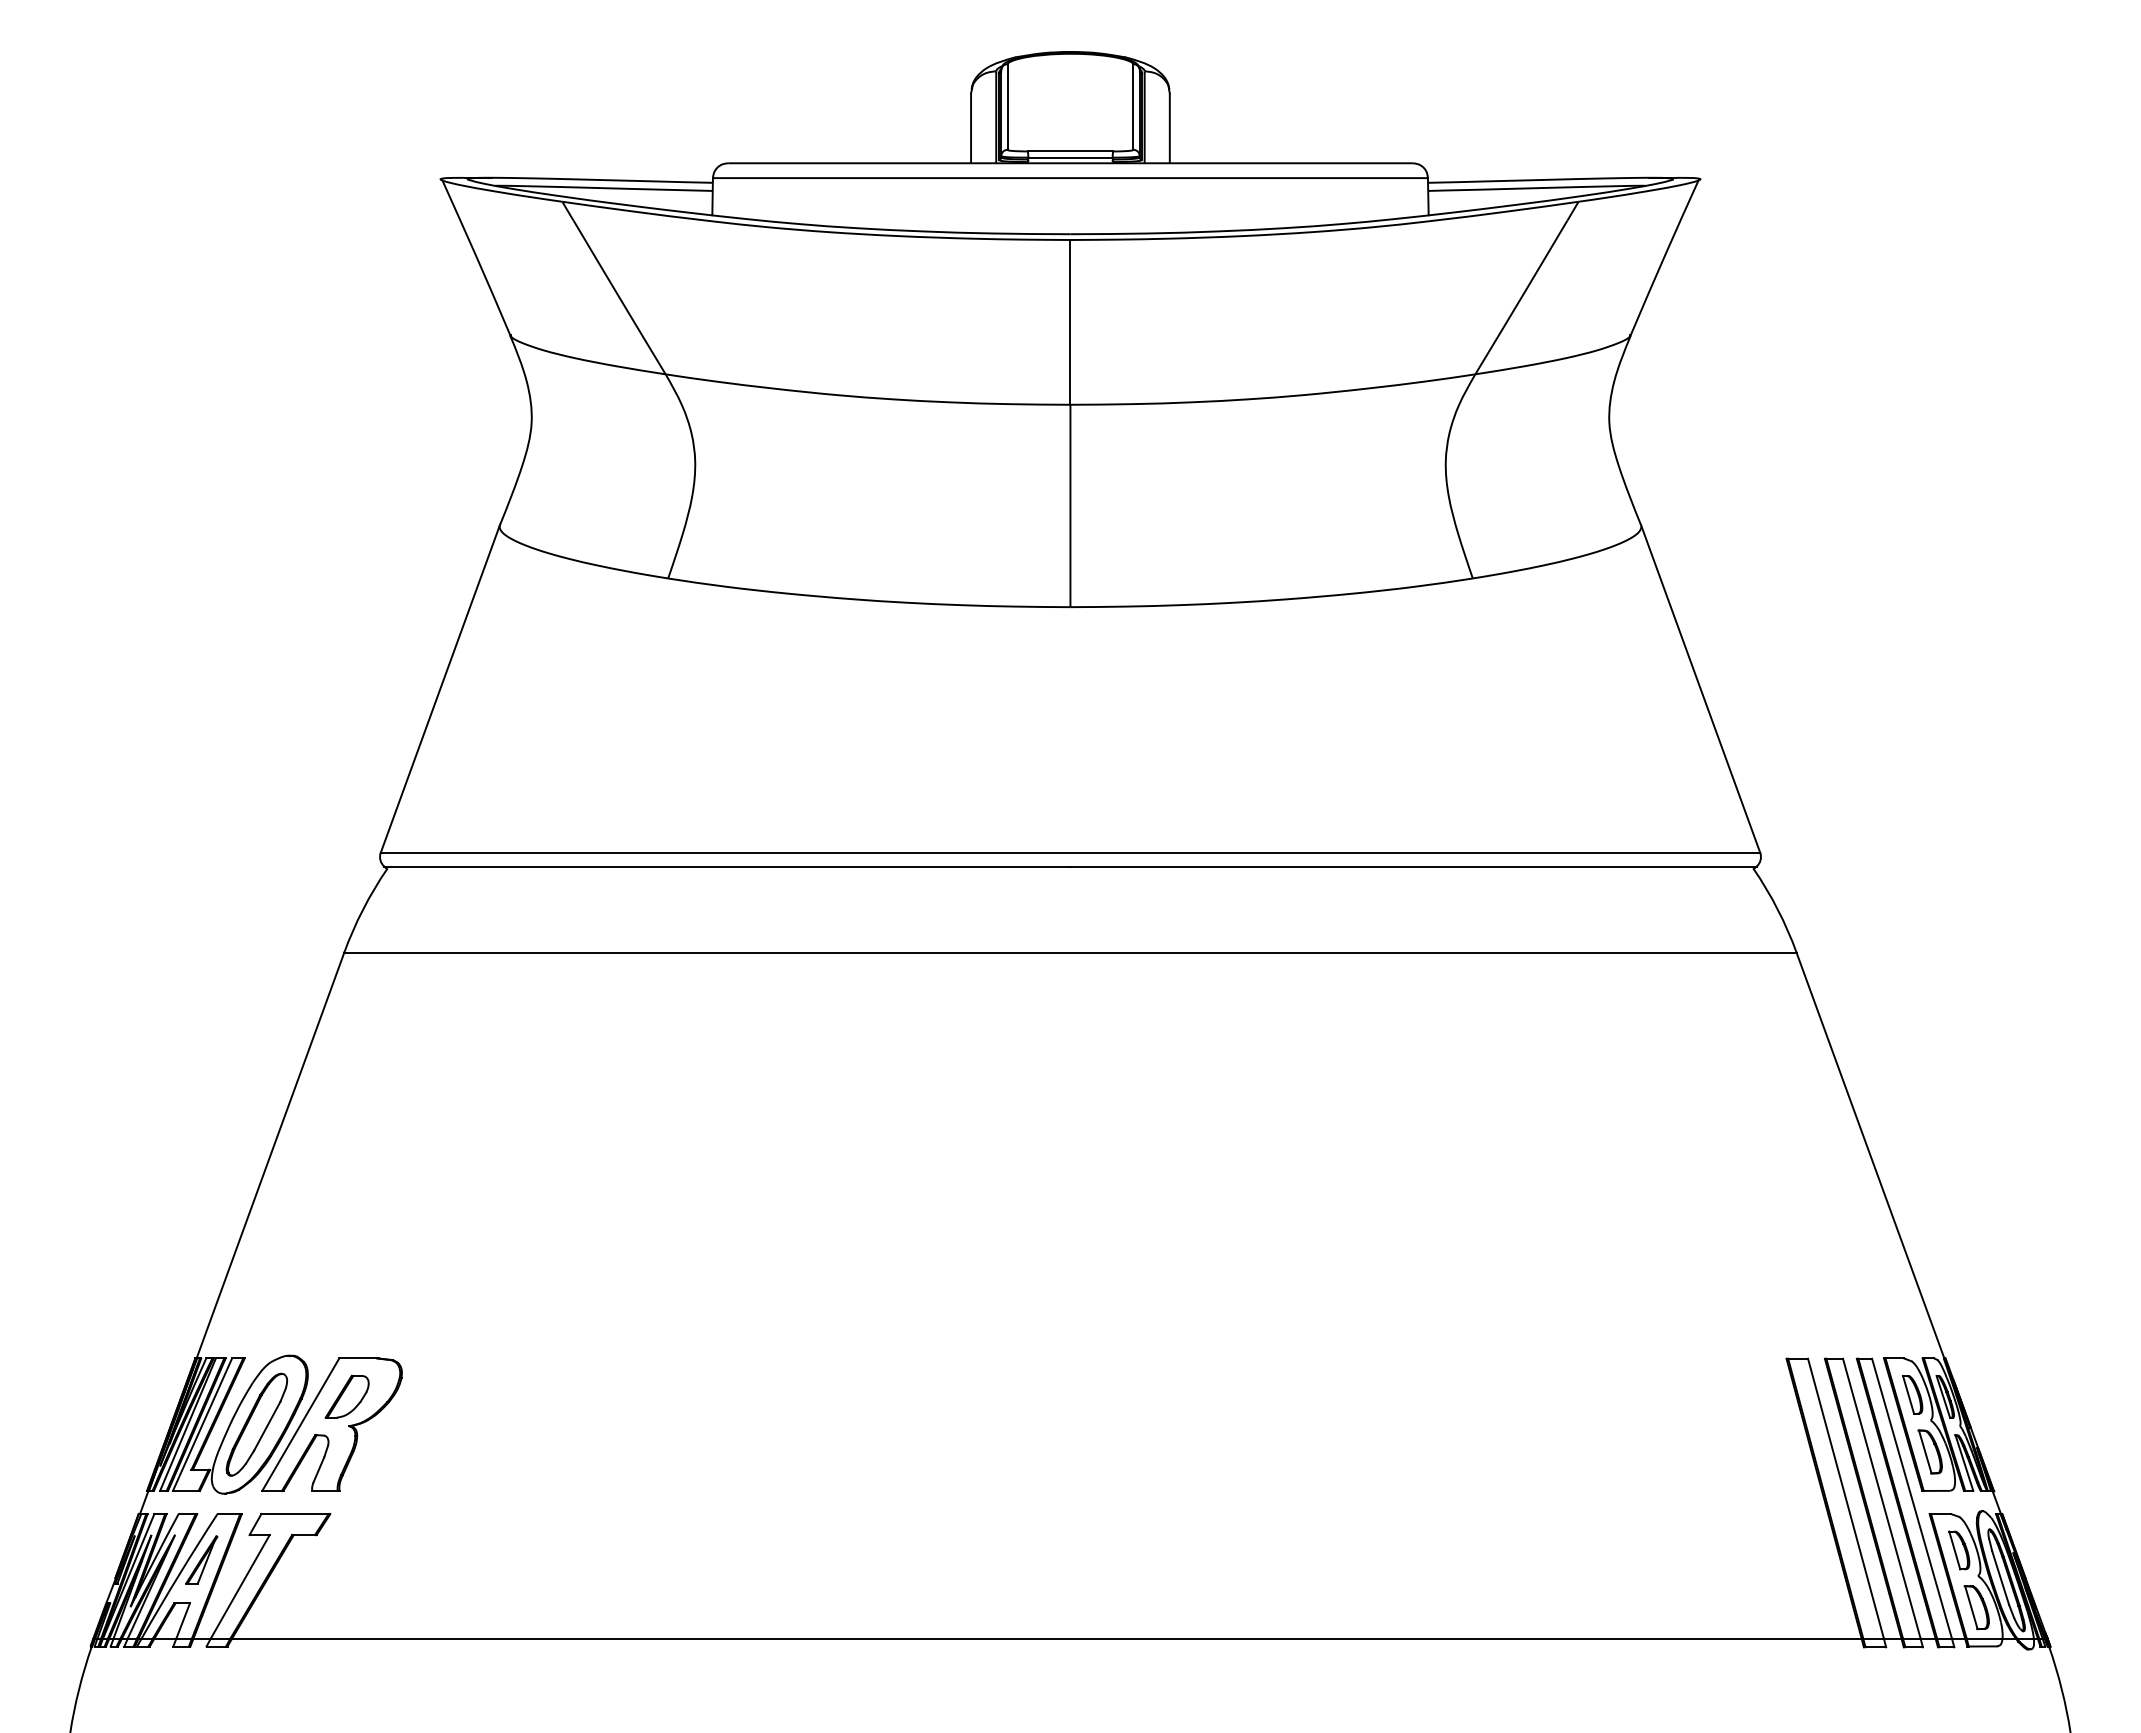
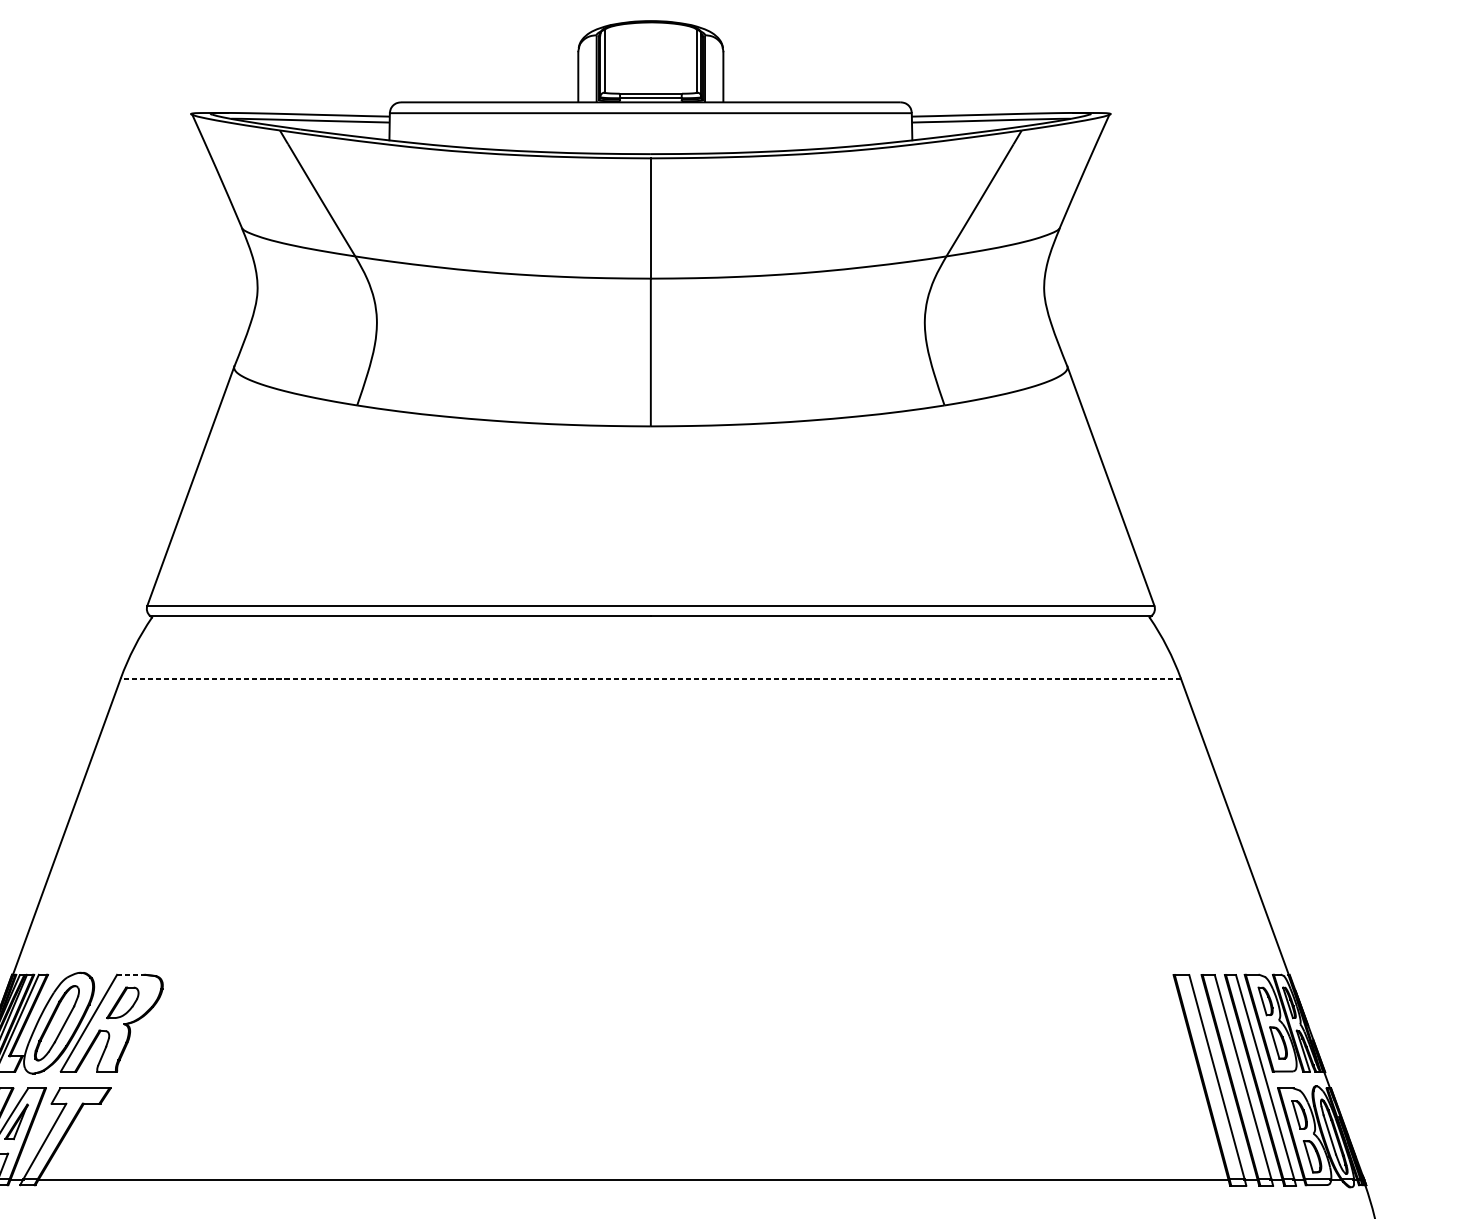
line: (1069, 952) -> (650, 678), solid -> dashed
line: (358, 1358) -> (131, 974), solid -> dashed

